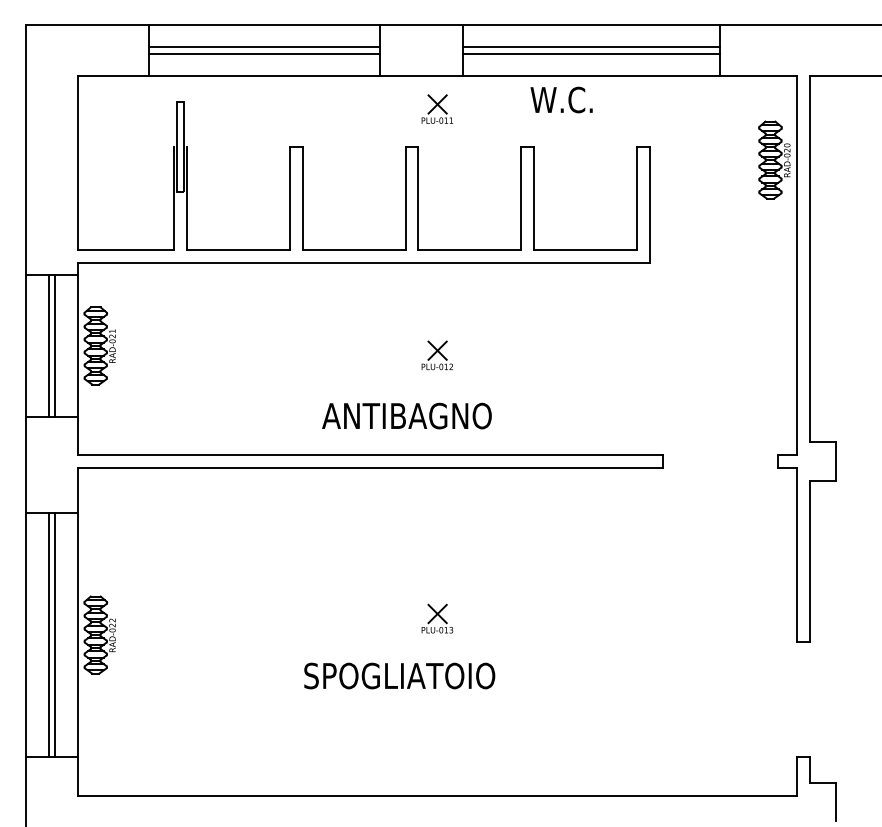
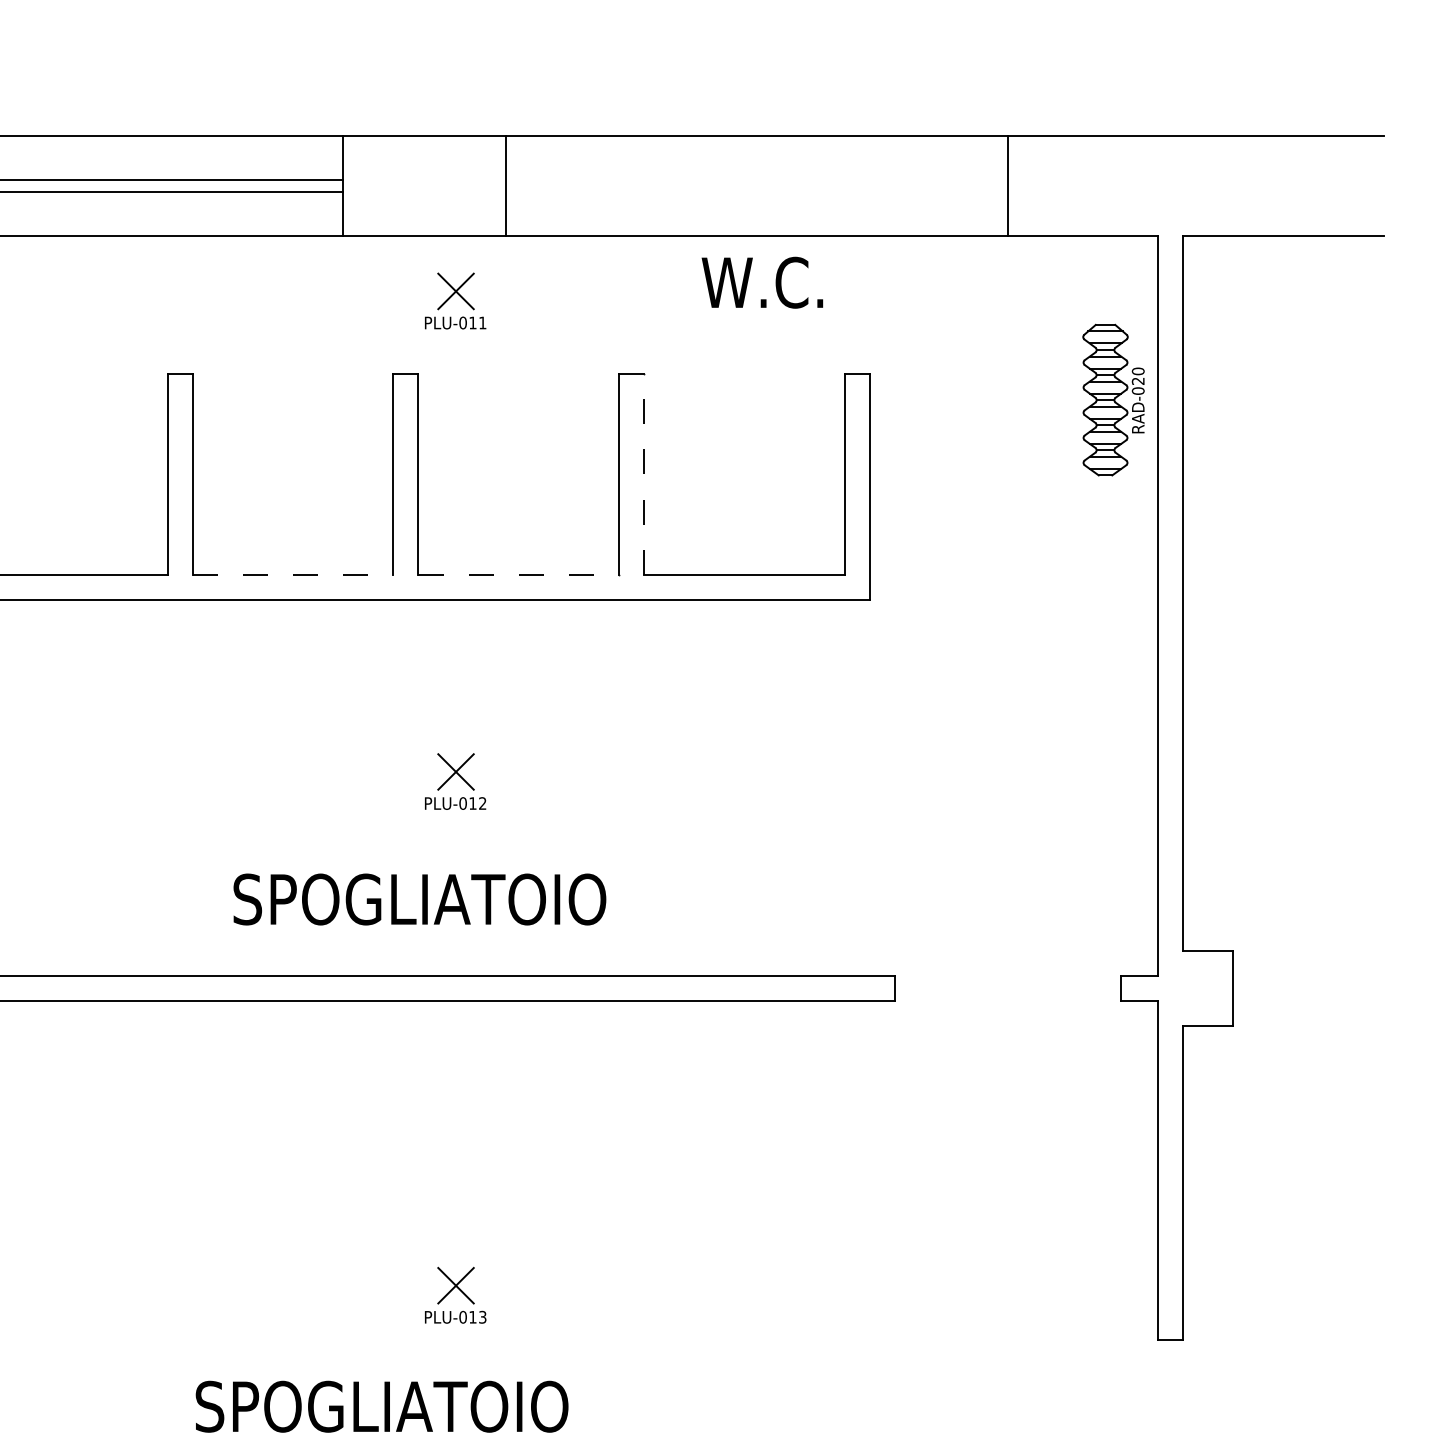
line: (591, 47) -> (756, 180), removed
line: (591, 53) -> (756, 191), removed
text: (561, 99) -> (762, 281), moved
line: (534, 197) -> (645, 472), solid -> dashed
line: (354, 249) -> (293, 574), solid -> dashed
line: (470, 249) -> (520, 574), solid -> dashed
text: (418, 415) -> (418, 898), ANTIBAGNO -> SPOGLIATOIO

